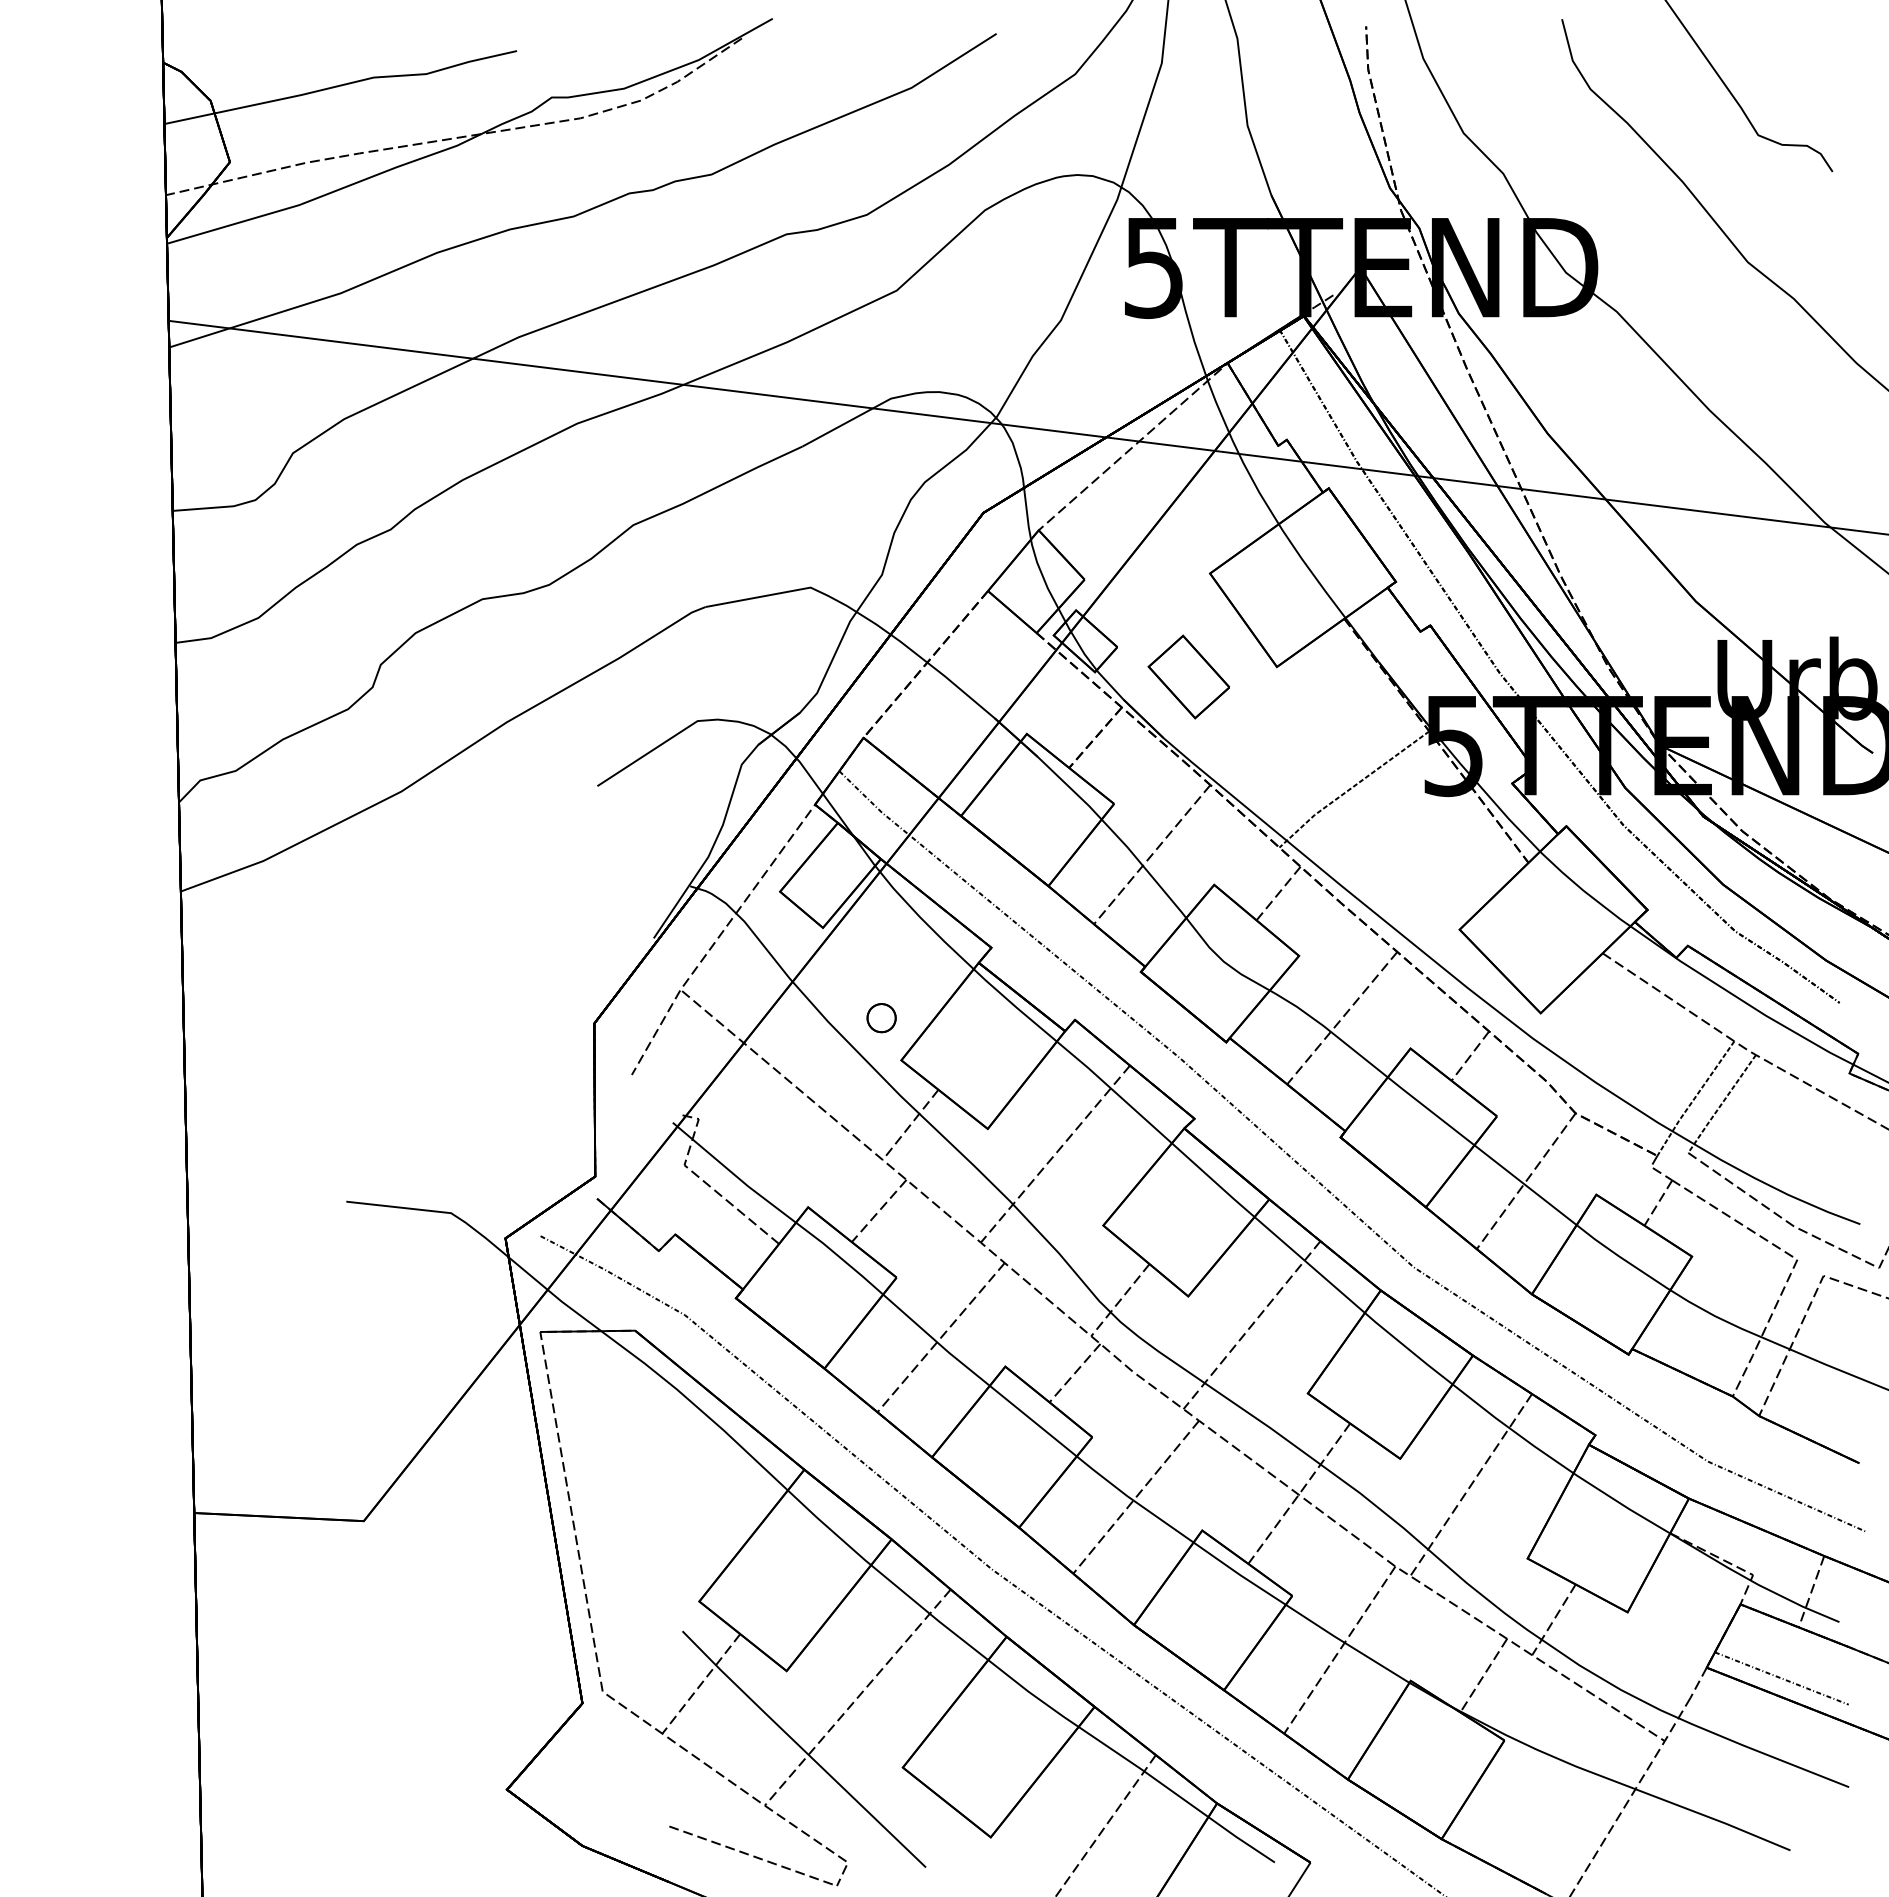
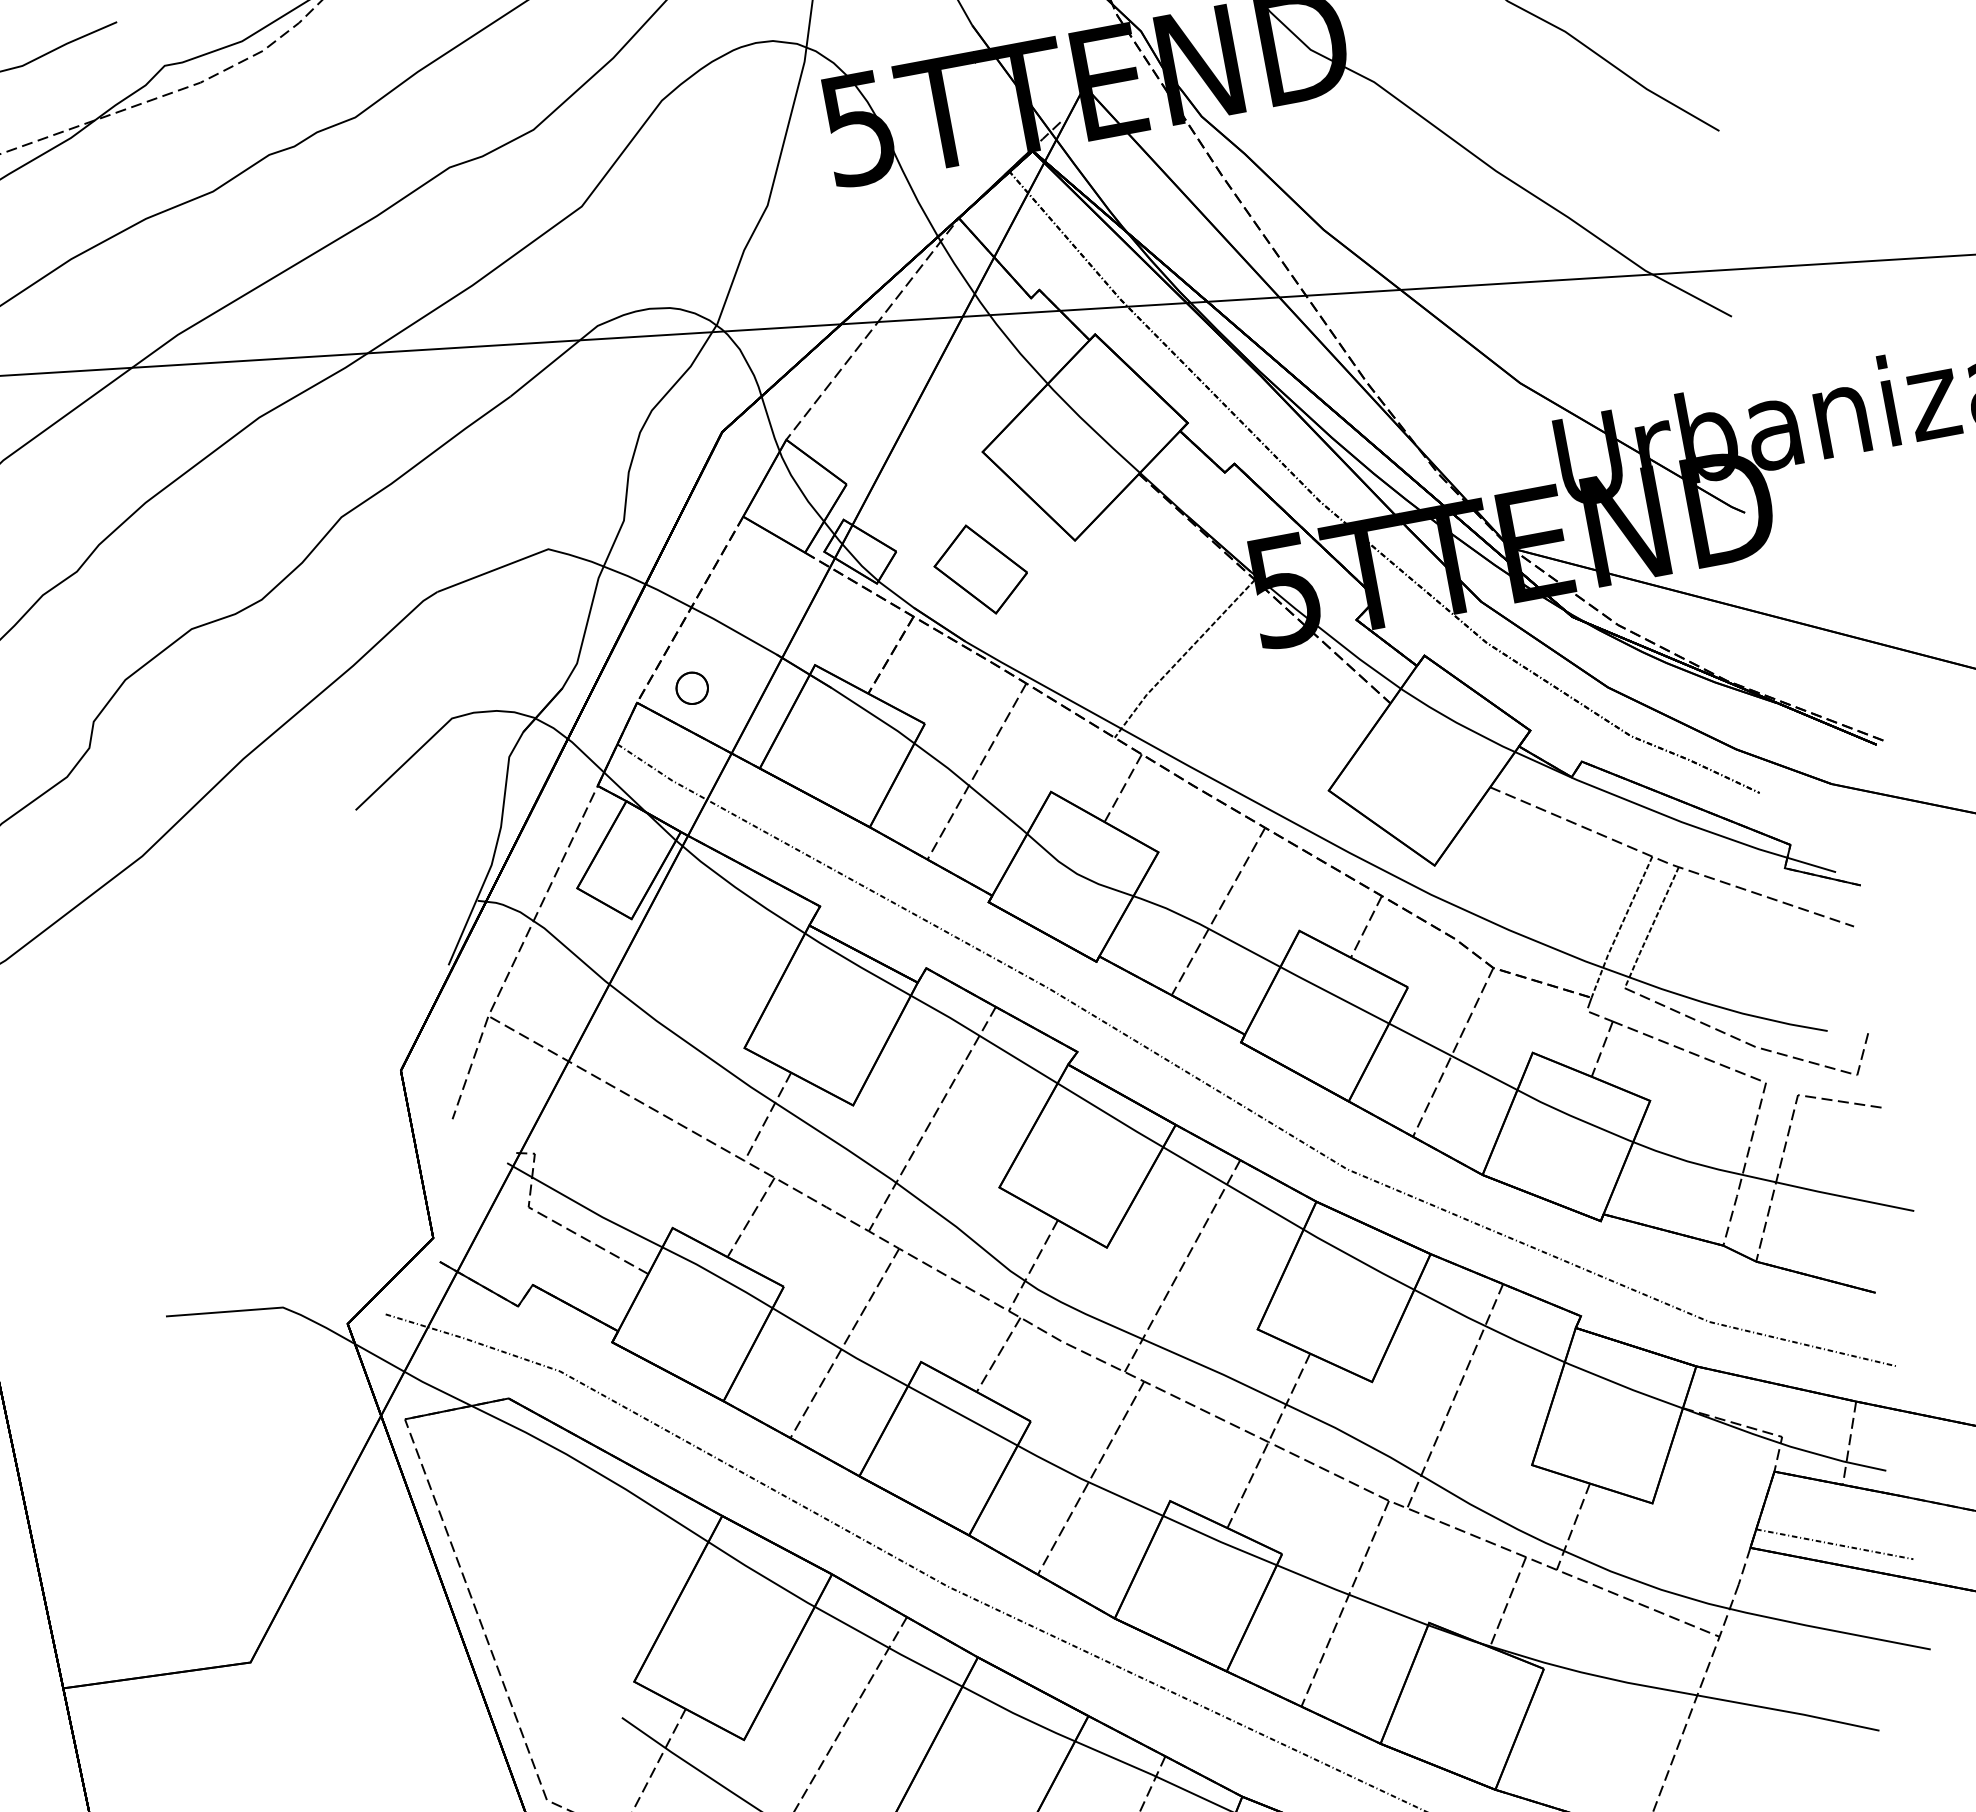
part: (881, 1018) -> (692, 688), moved

